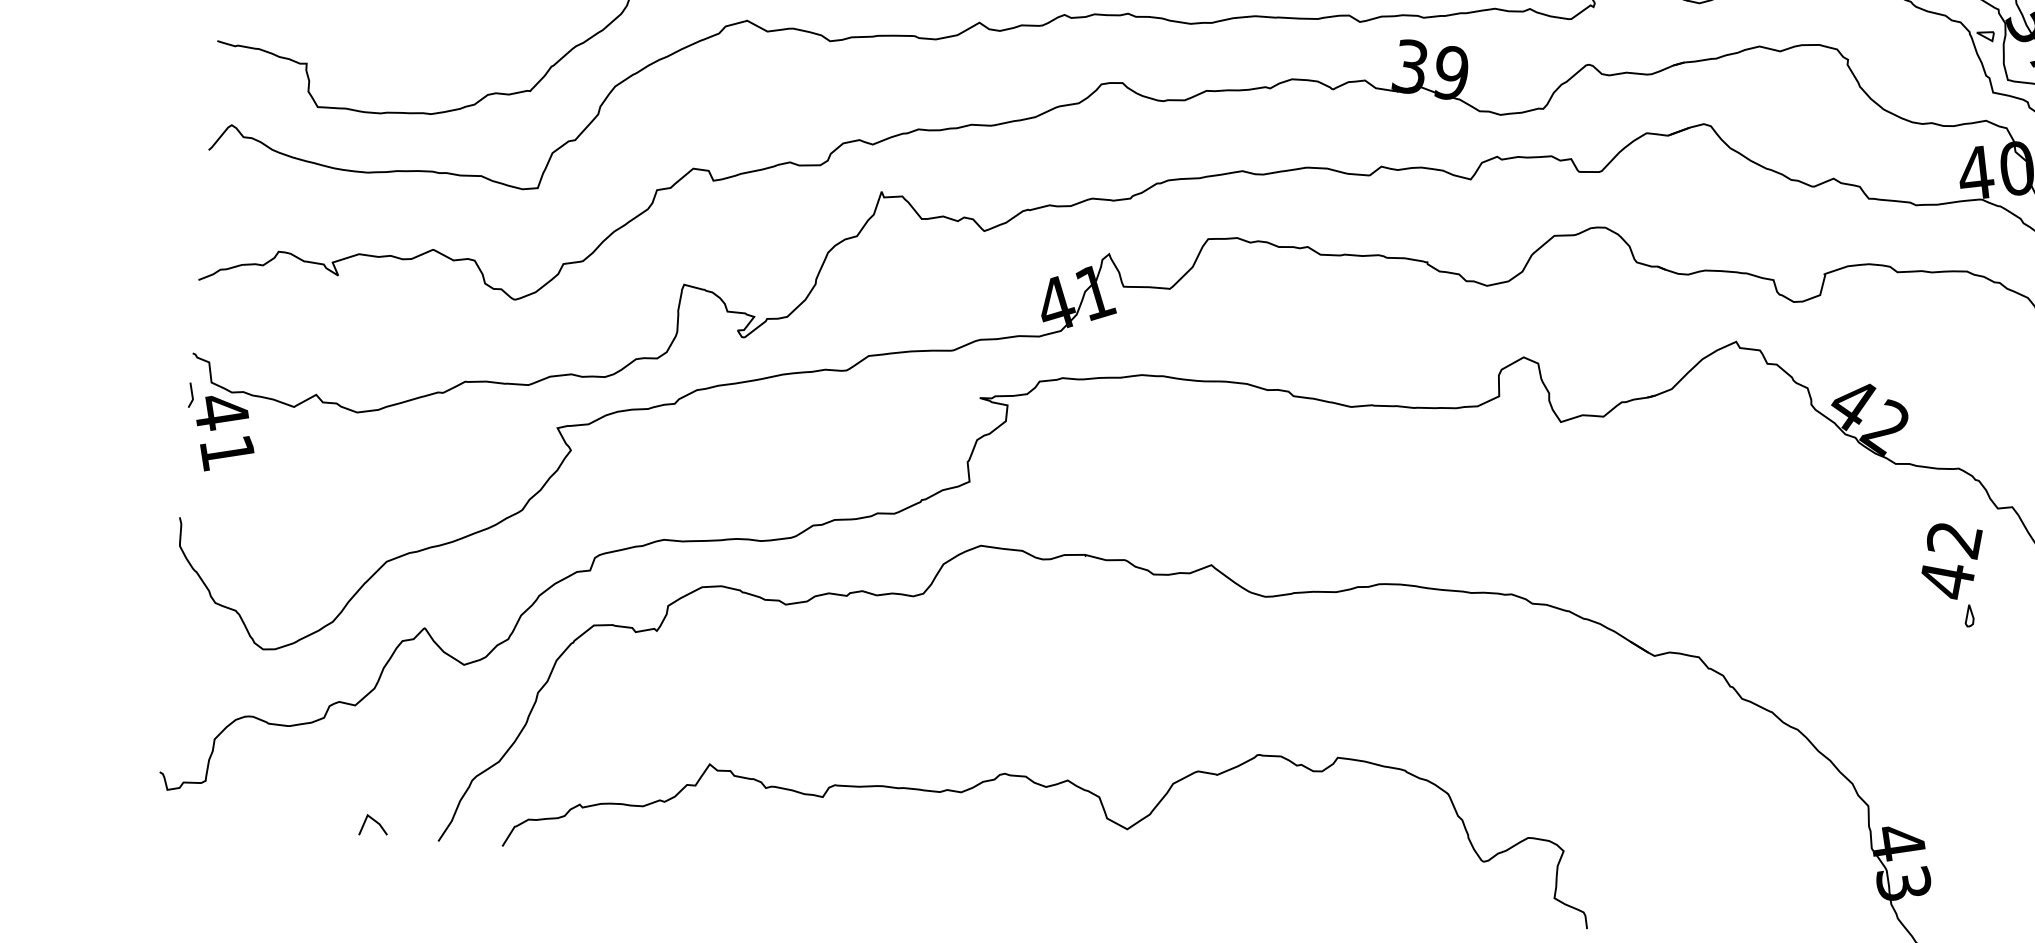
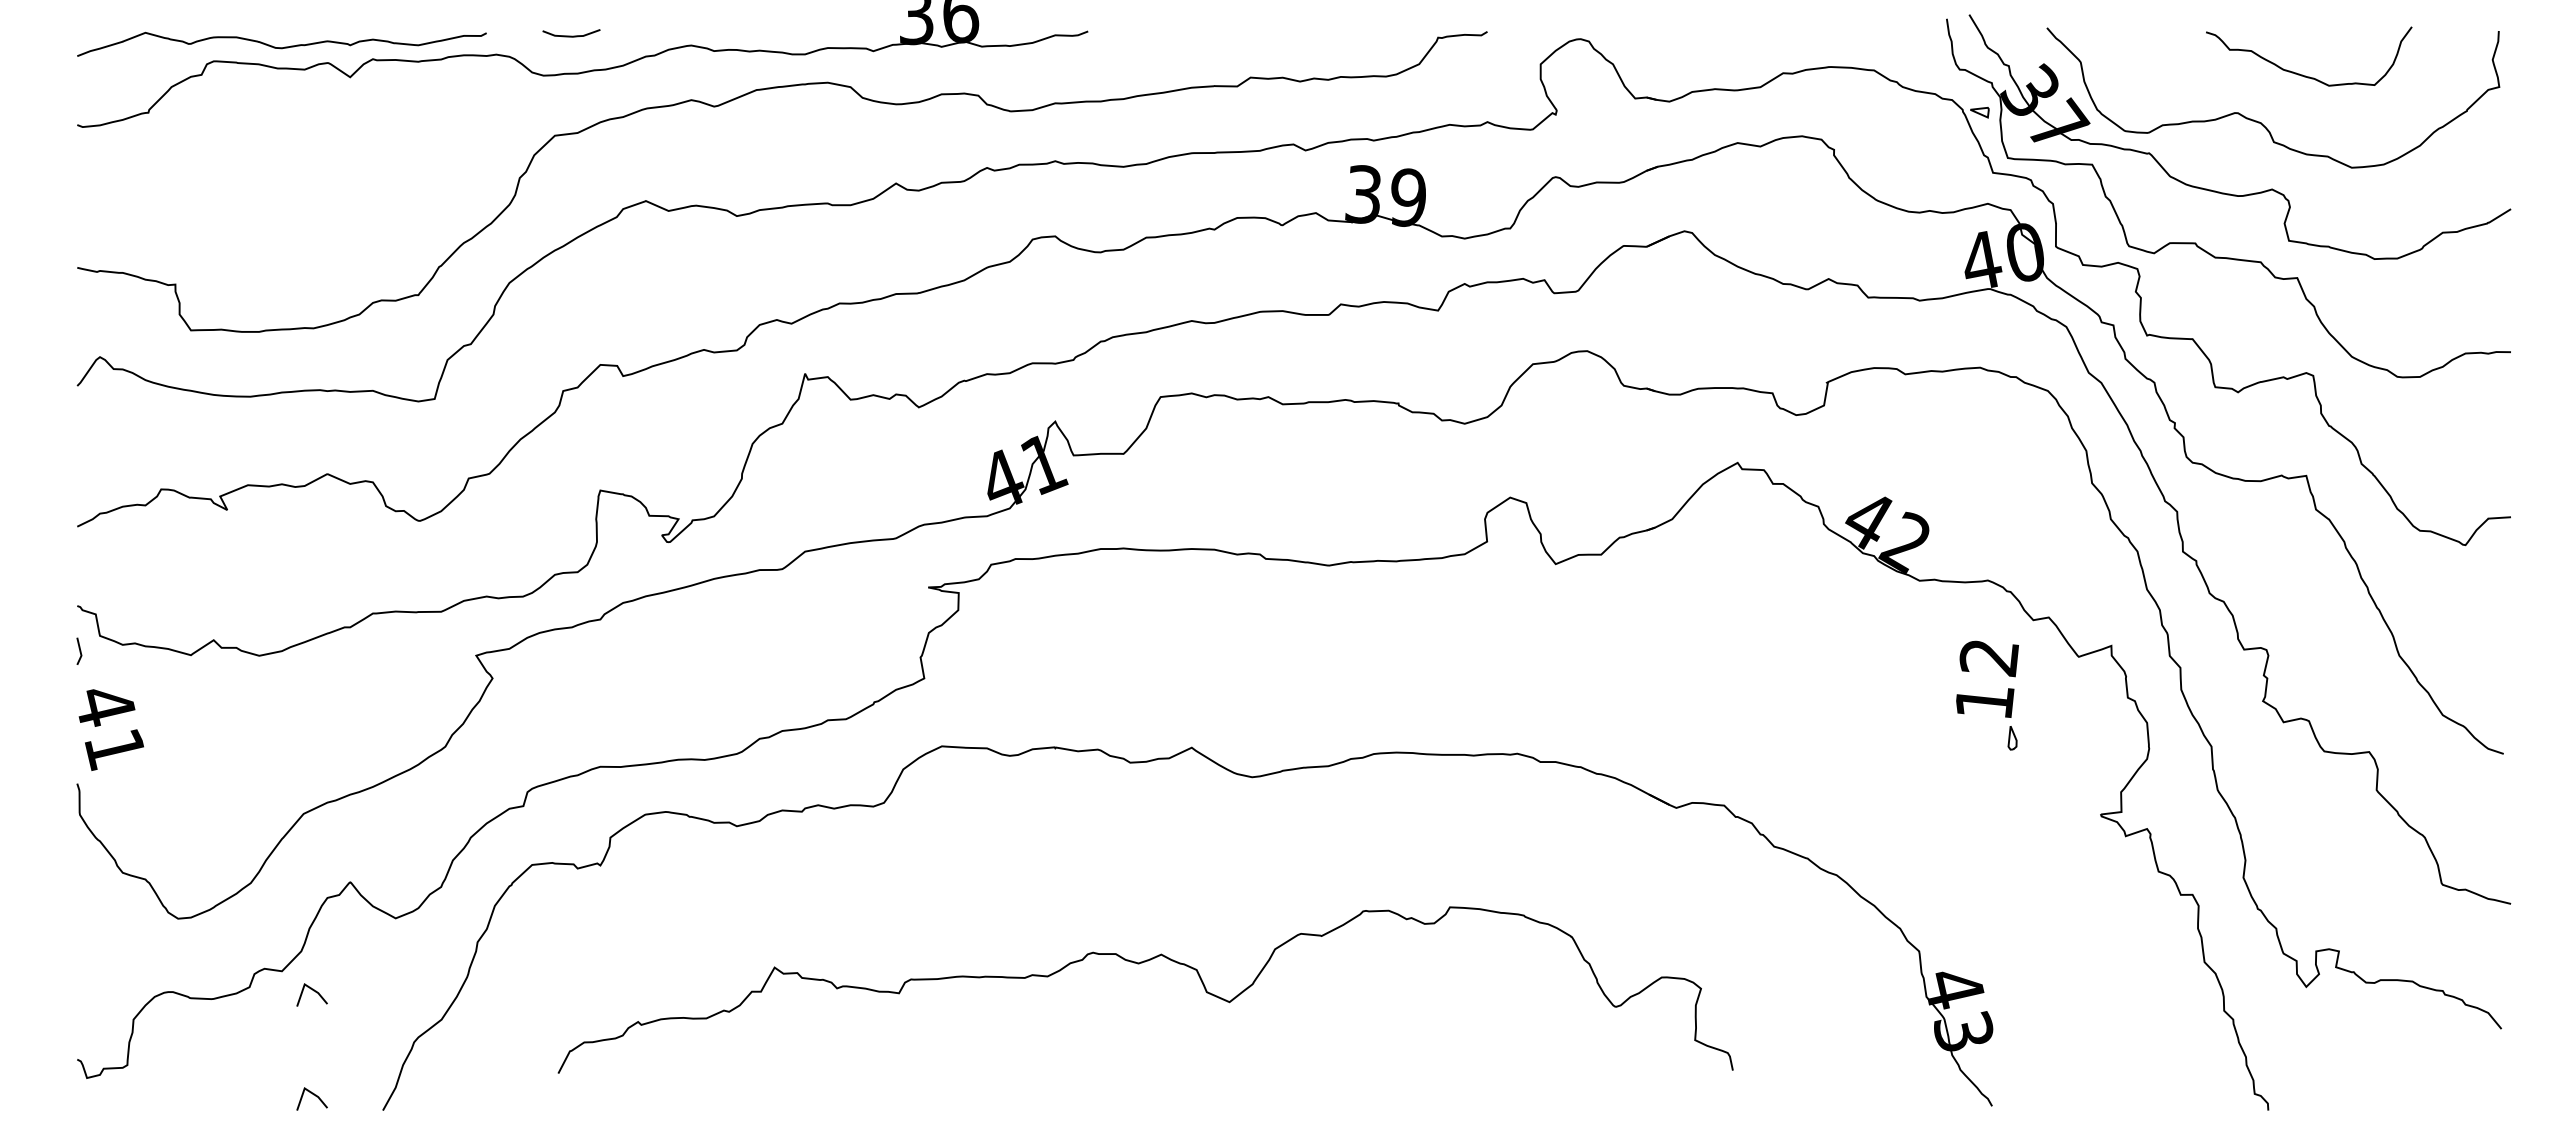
text: (224, 434) -> (110, 729), moved
text: (1947, 581) -> (1985, 702), 42 -> 12
line: (382, 726) -> (313, 991), added
curve: (1046, 787) -> (1139, 964), moved

